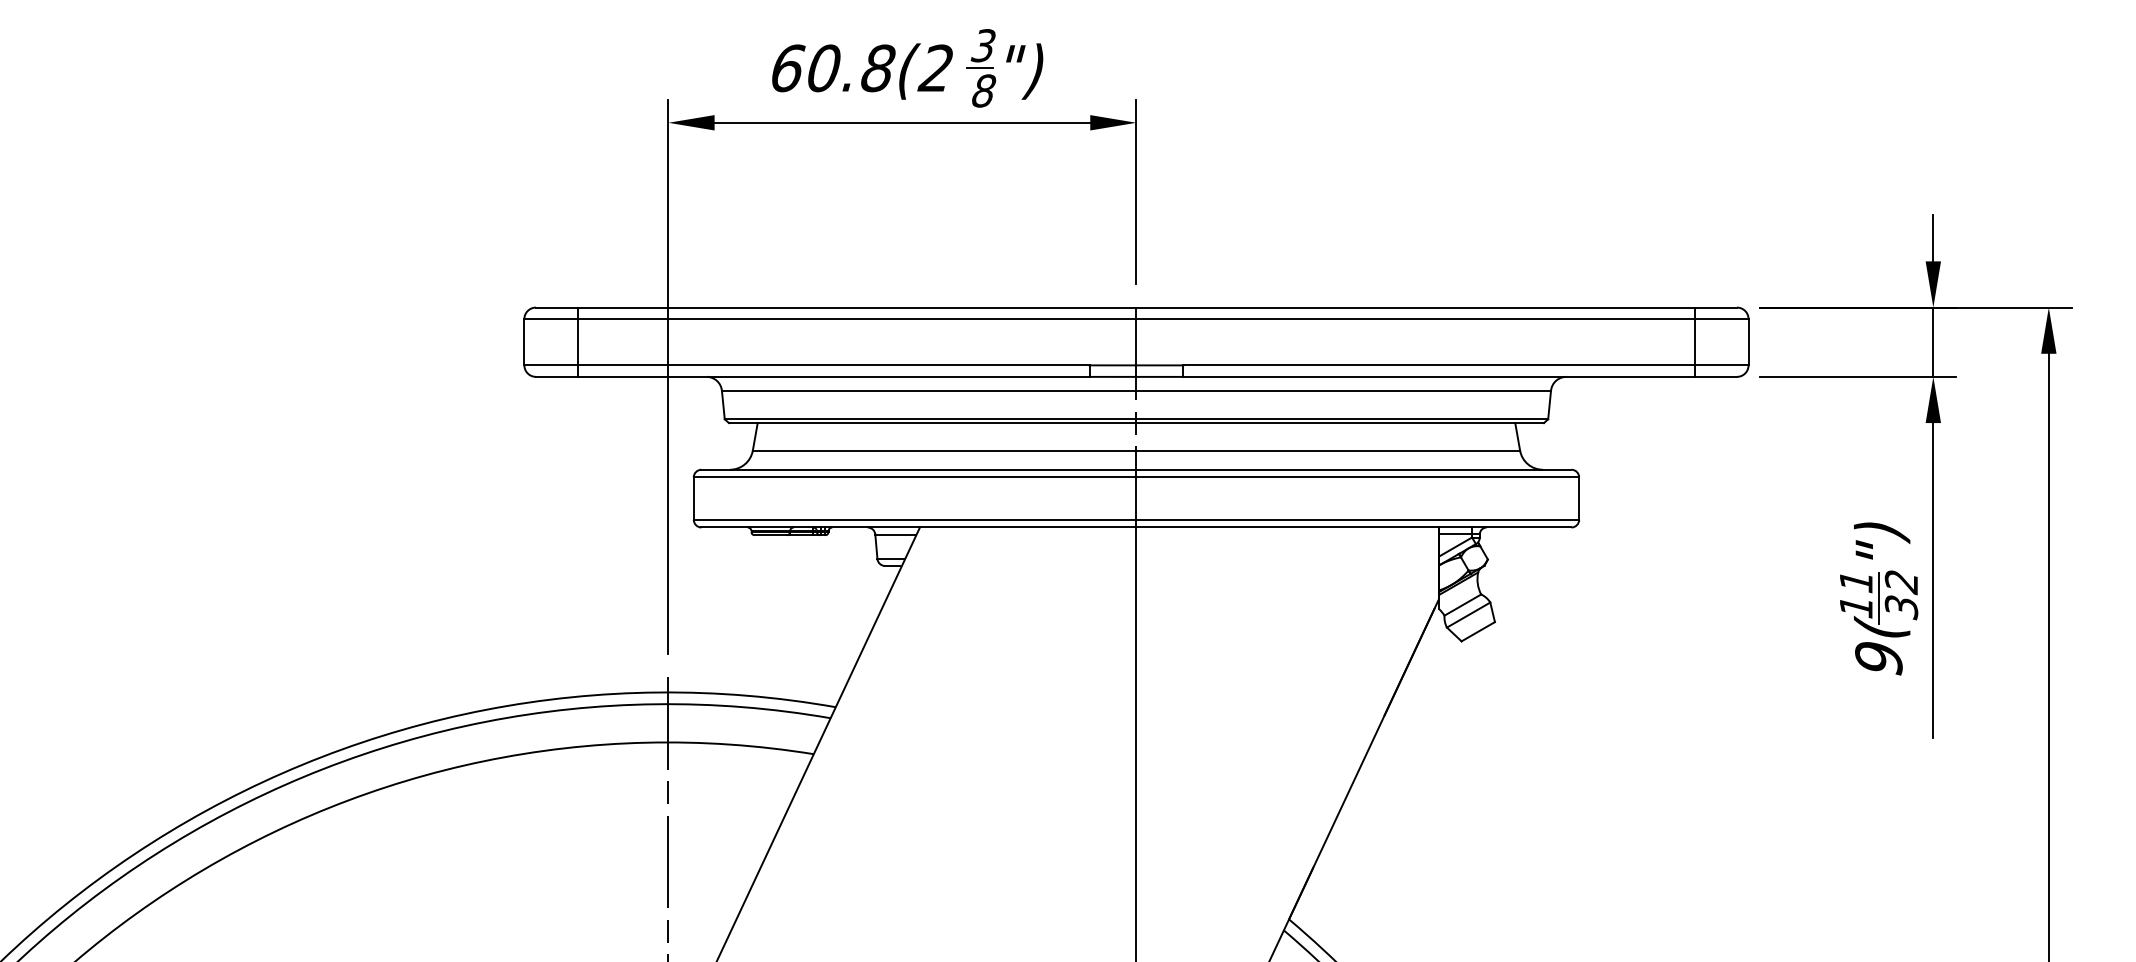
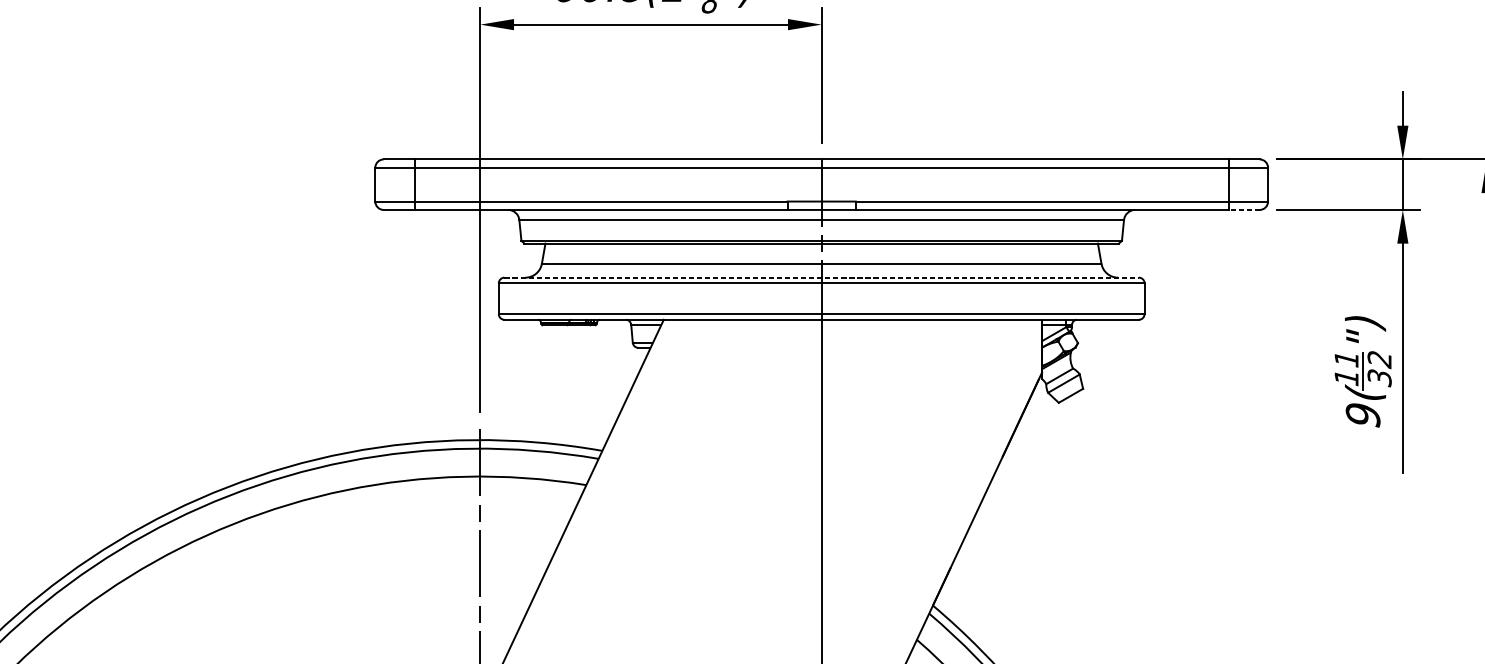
line: (1715, 376) -> (1243, 209), solid -> dashed
line: (1136, 469) -> (821, 277), solid -> dashed

